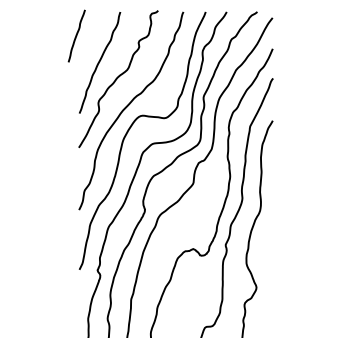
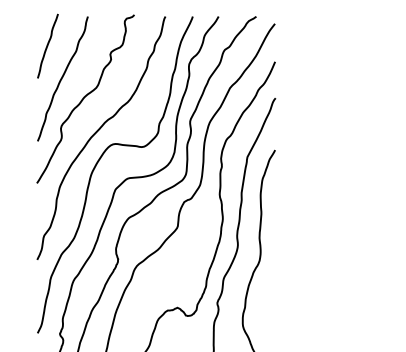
line: (76, 35) -> (47, 45), moved

